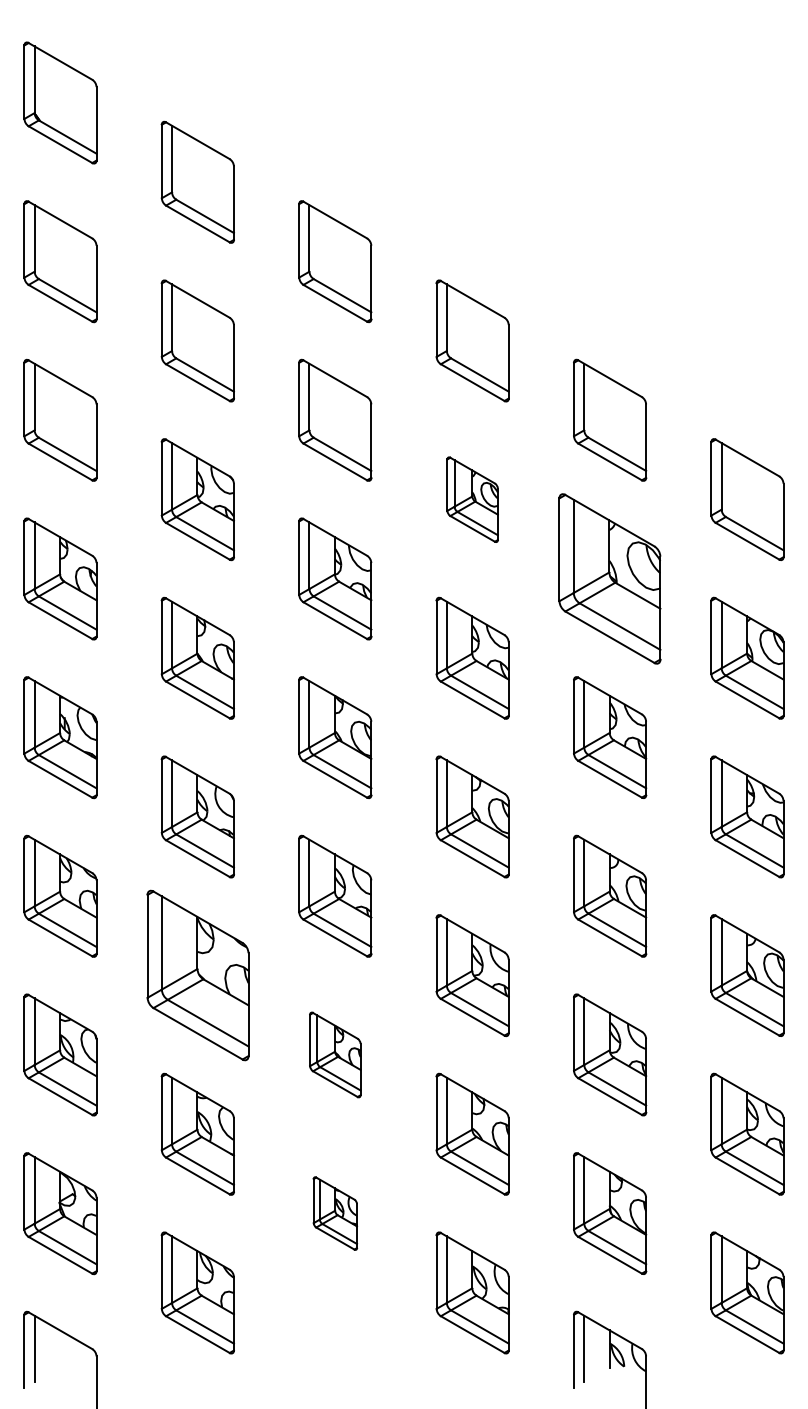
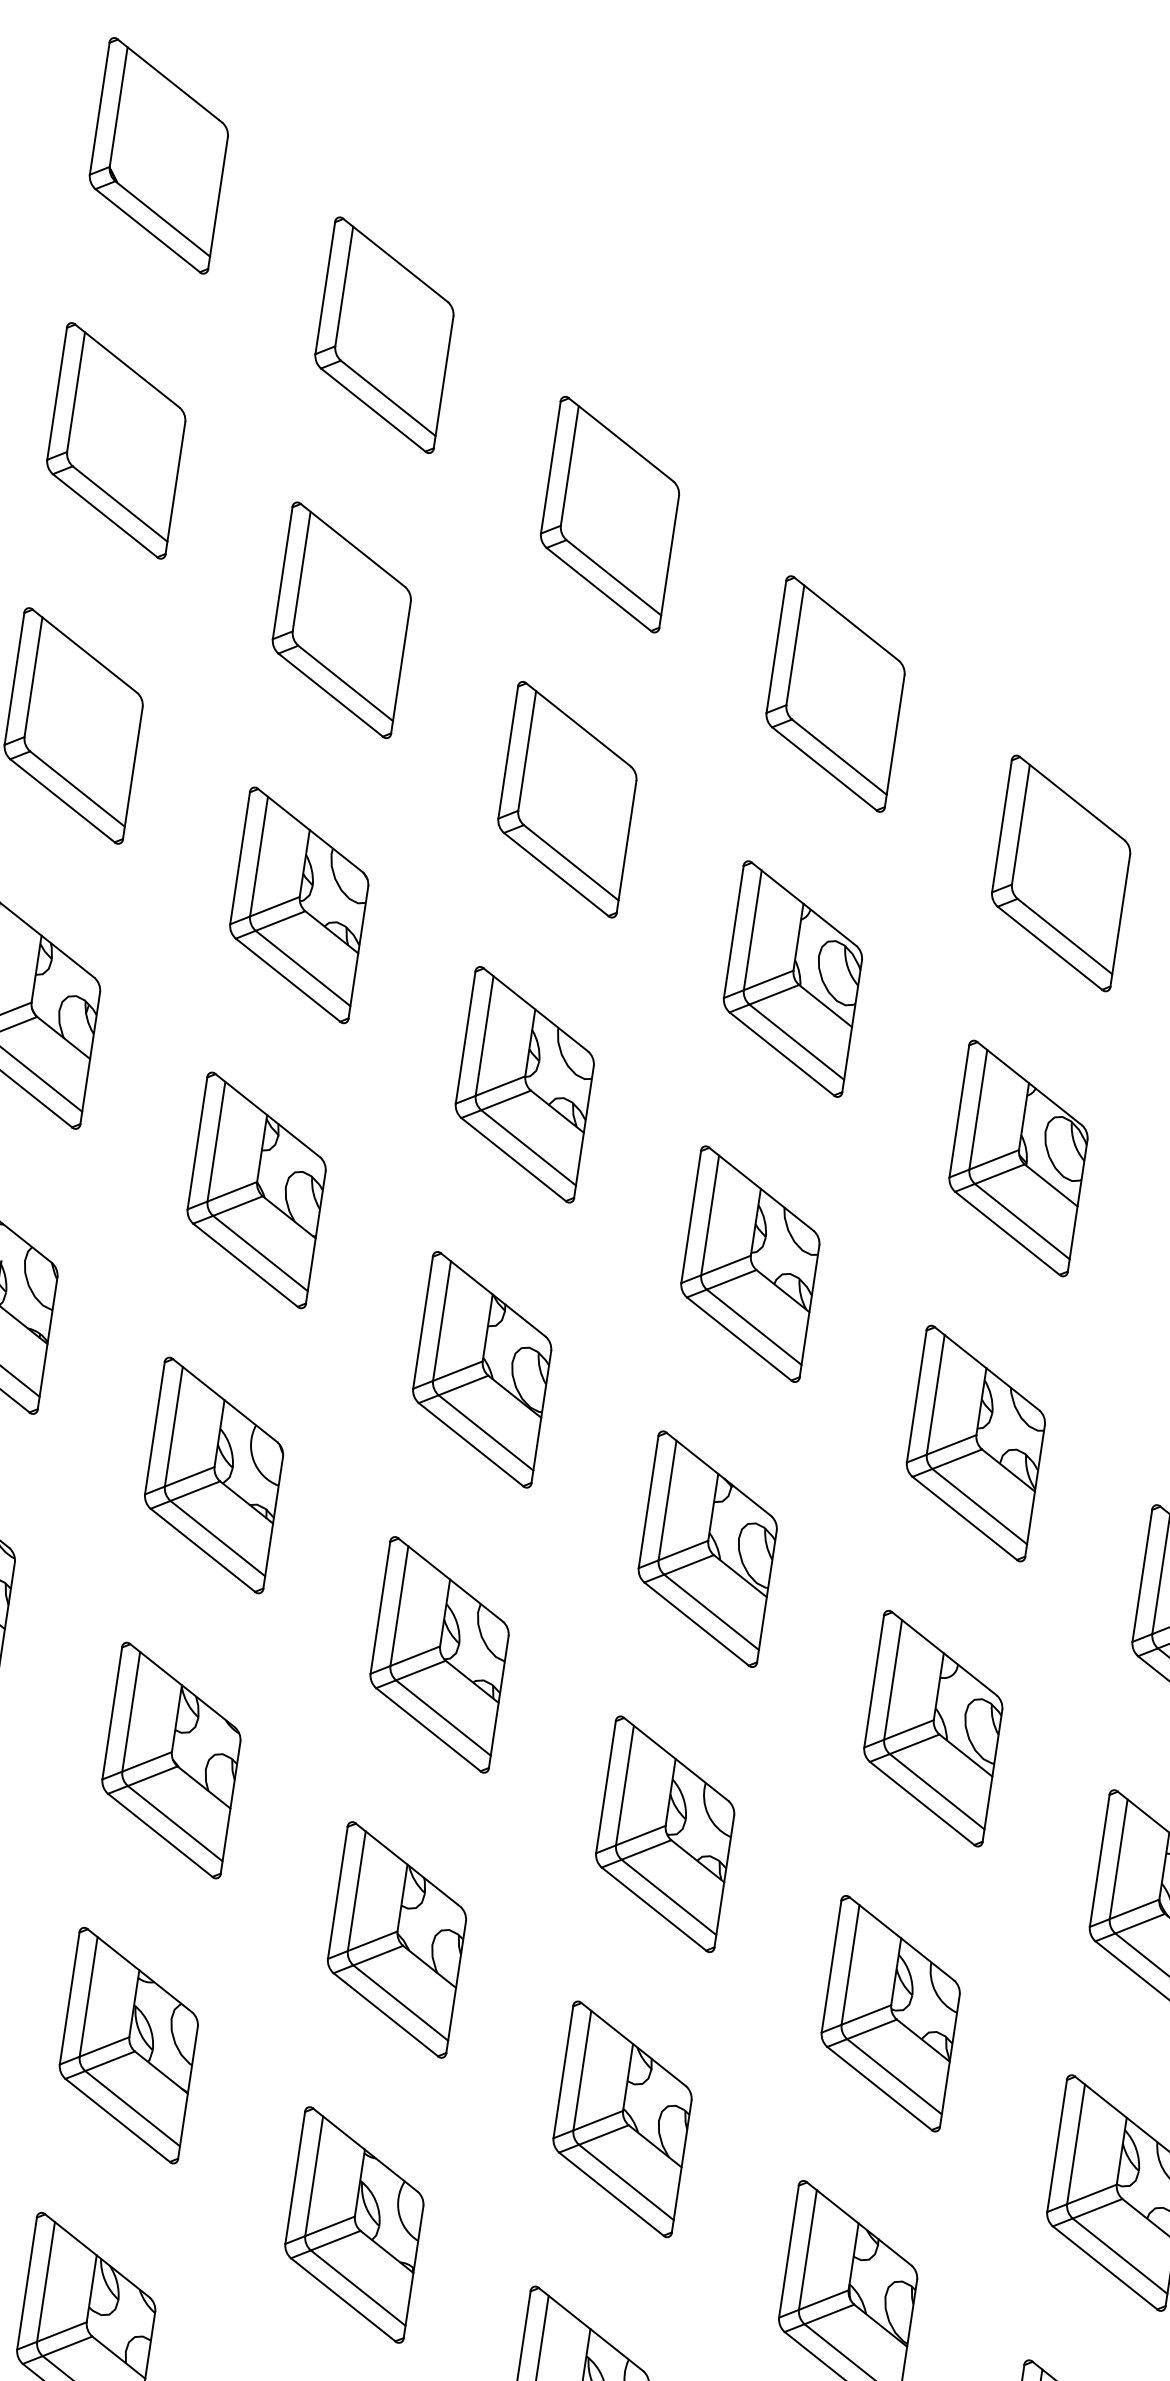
part: (472, 499) -> (792, 978), size x1.43
part: (610, 578) -> (1019, 1157), size x0.71
part: (197, 975) -> (170, 1760), size x0.71
part: (335, 1054) -> (397, 1939), size x1.43
part: (335, 1213) -> (354, 2224), size x1.67

